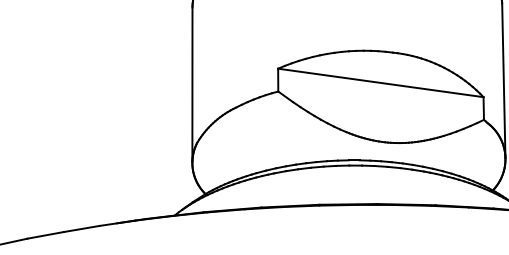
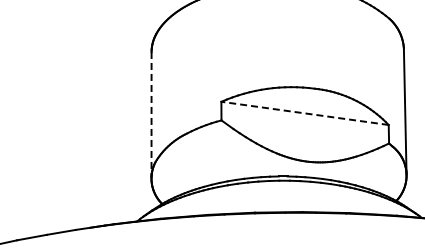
line: (380, 83) -> (304, 113), solid -> dashed
line: (192, 84) -> (151, 114), solid -> dashed

